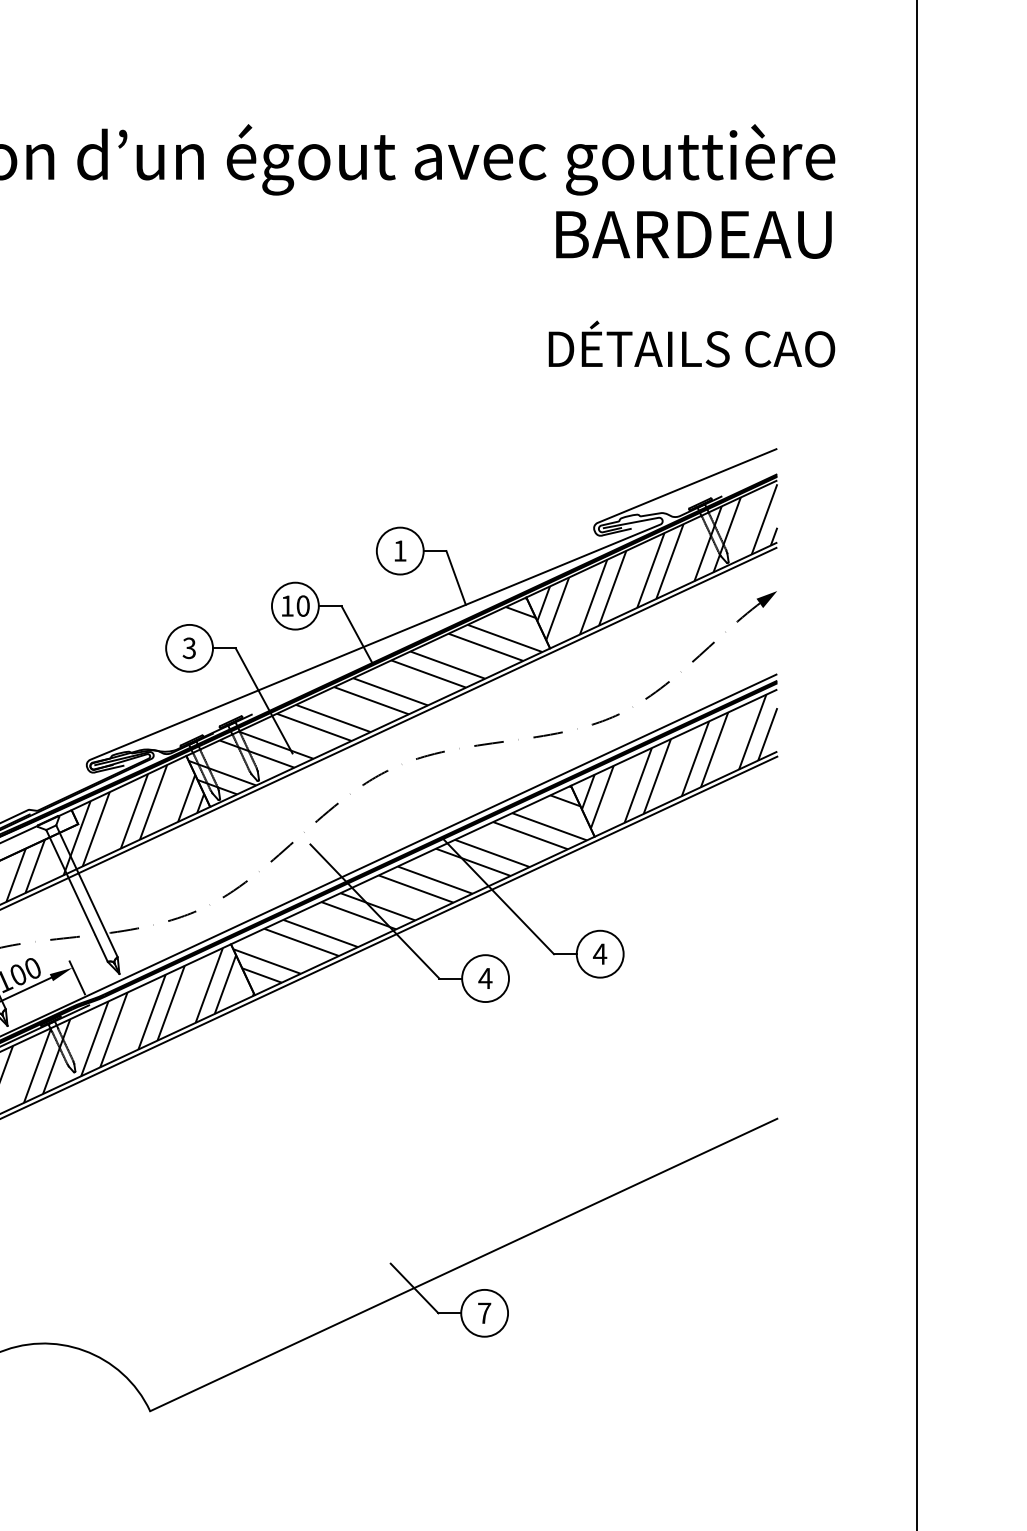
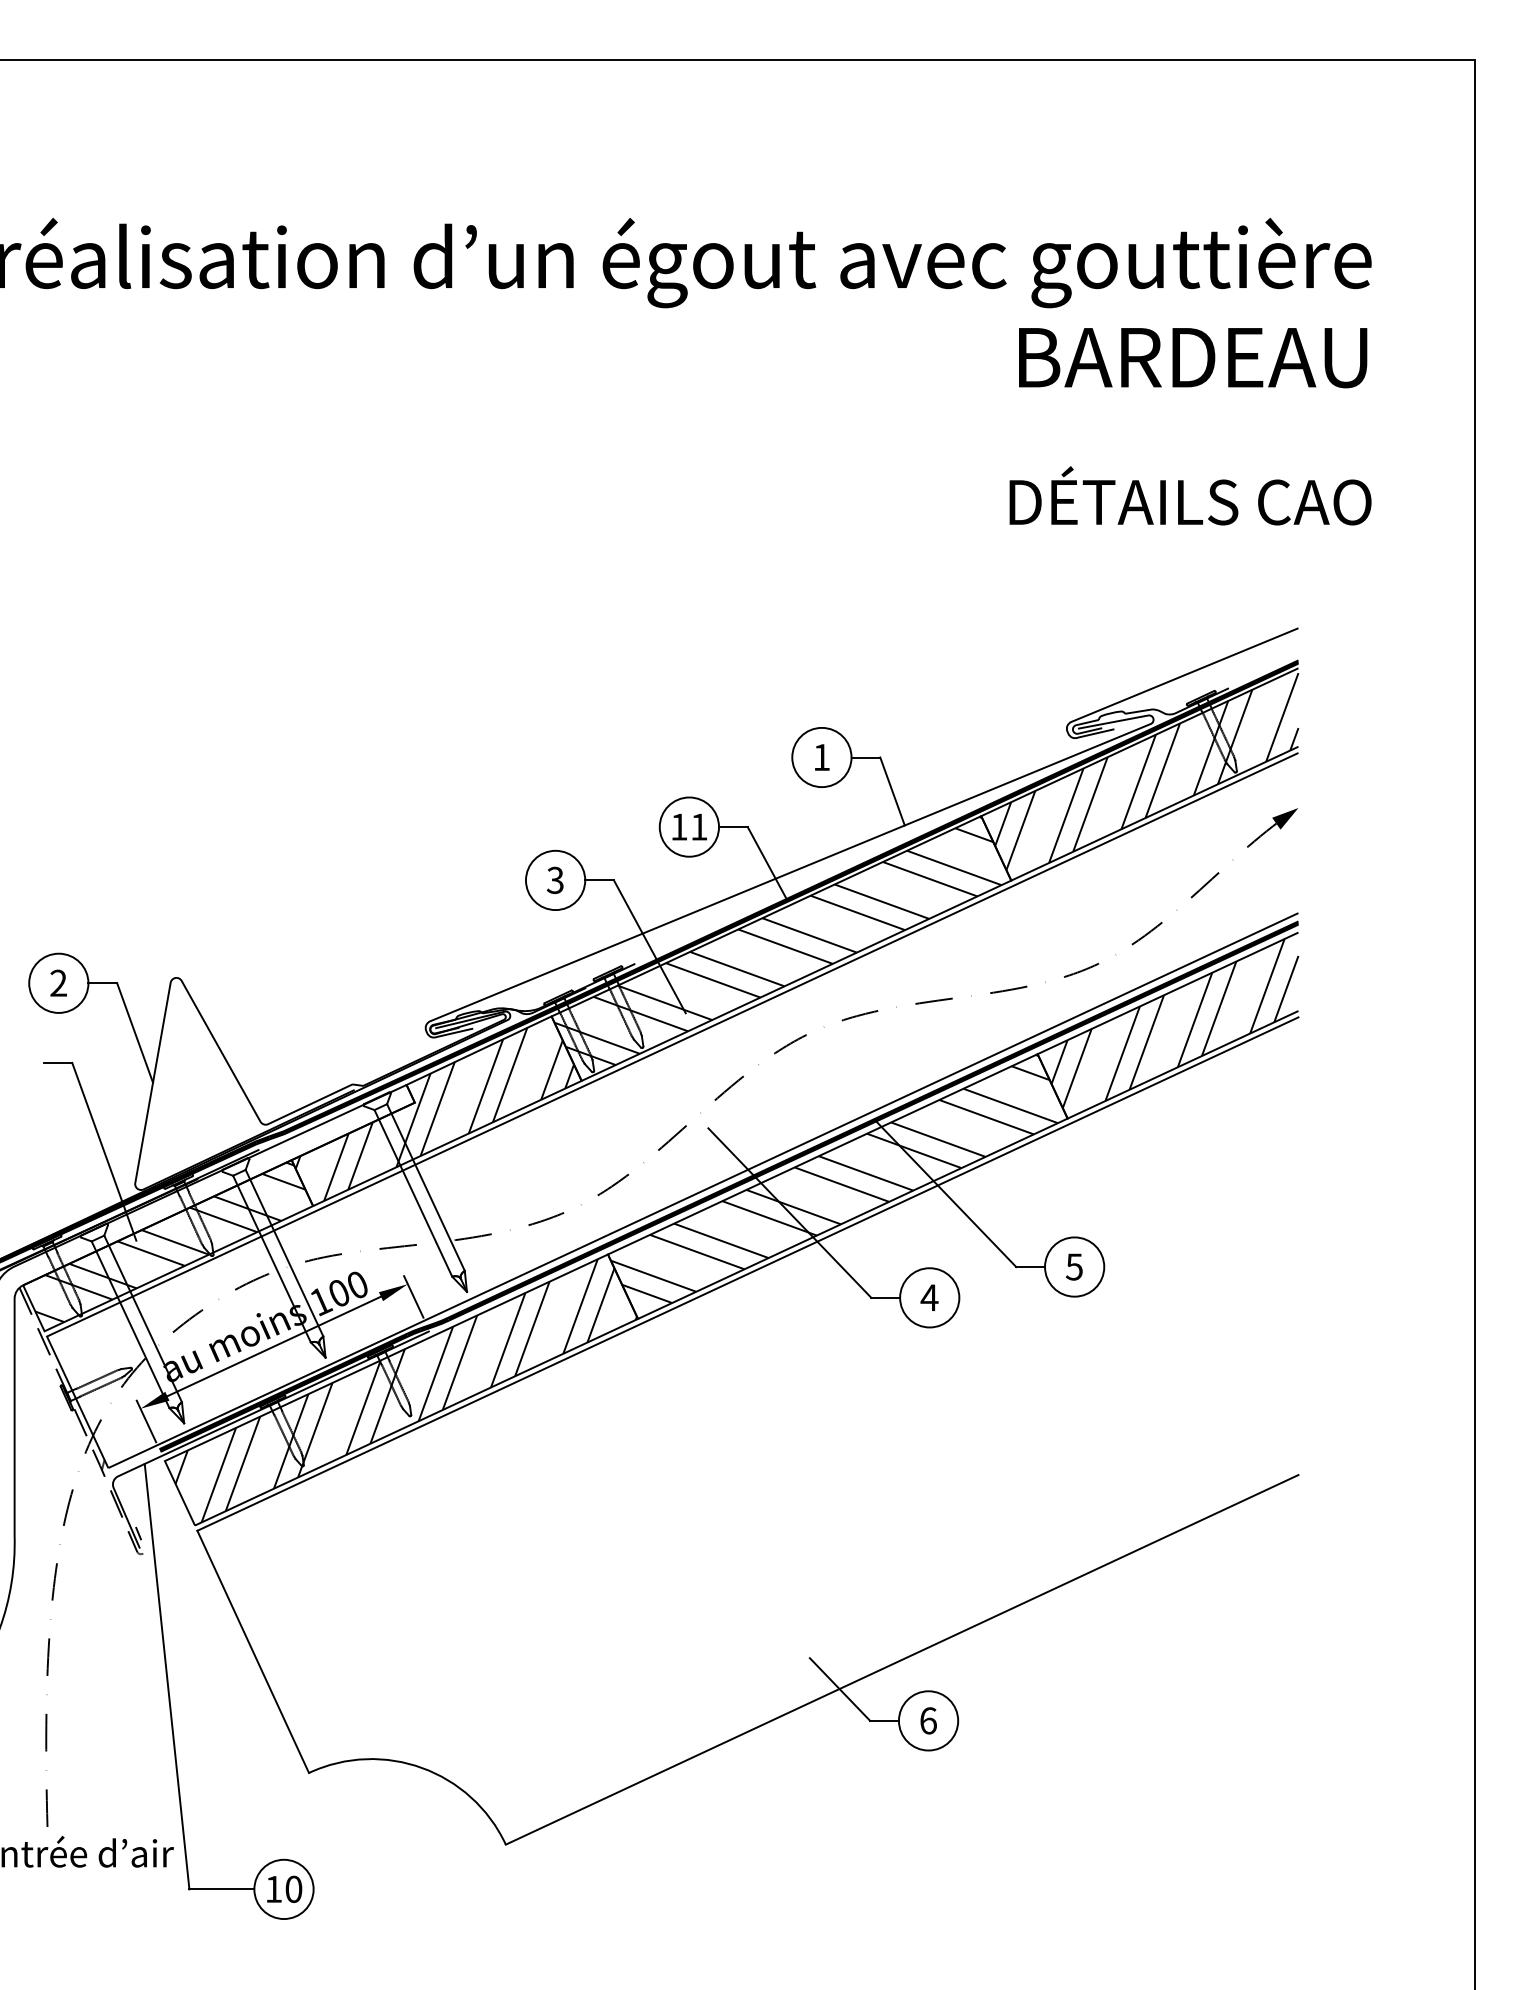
text: (303, 605) -> (699, 826), 10 -> 11
text: (600, 953) -> (1074, 1266), 4 -> 5
text: (484, 1312) -> (928, 1720), 7 -> 6

